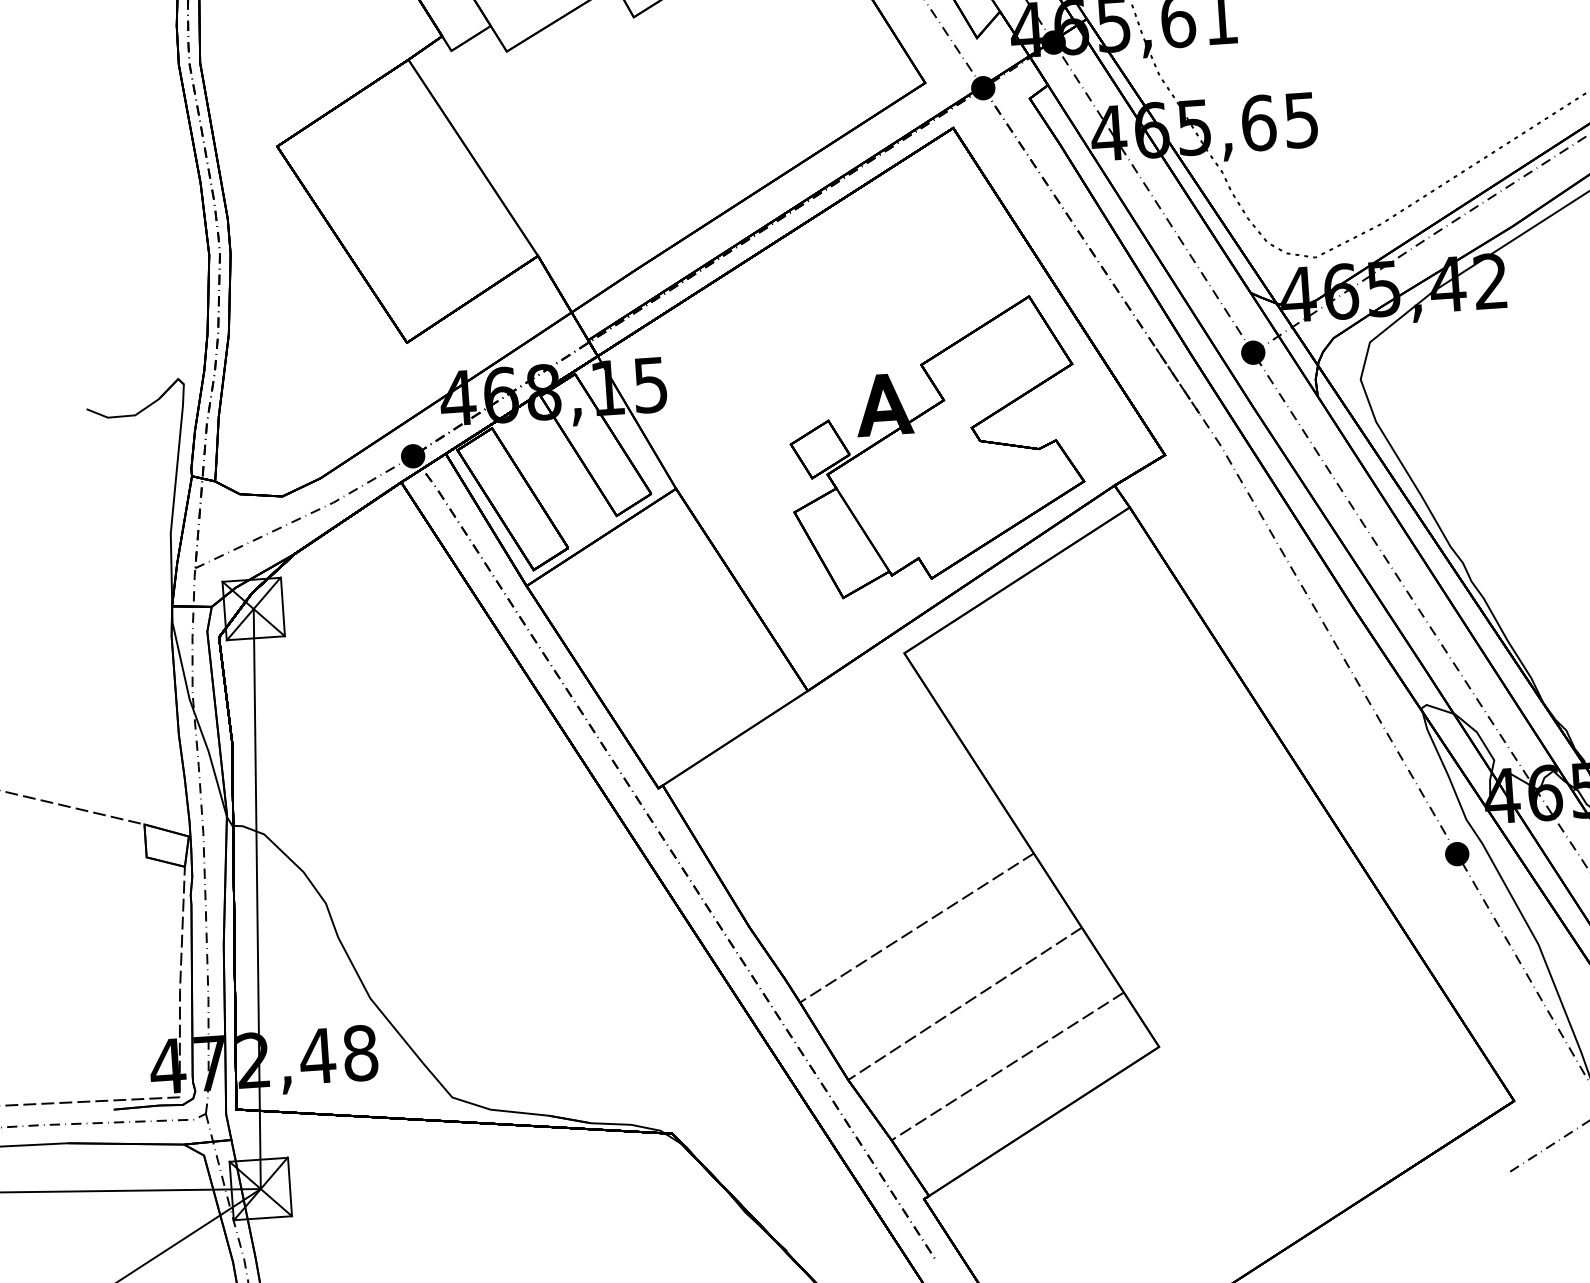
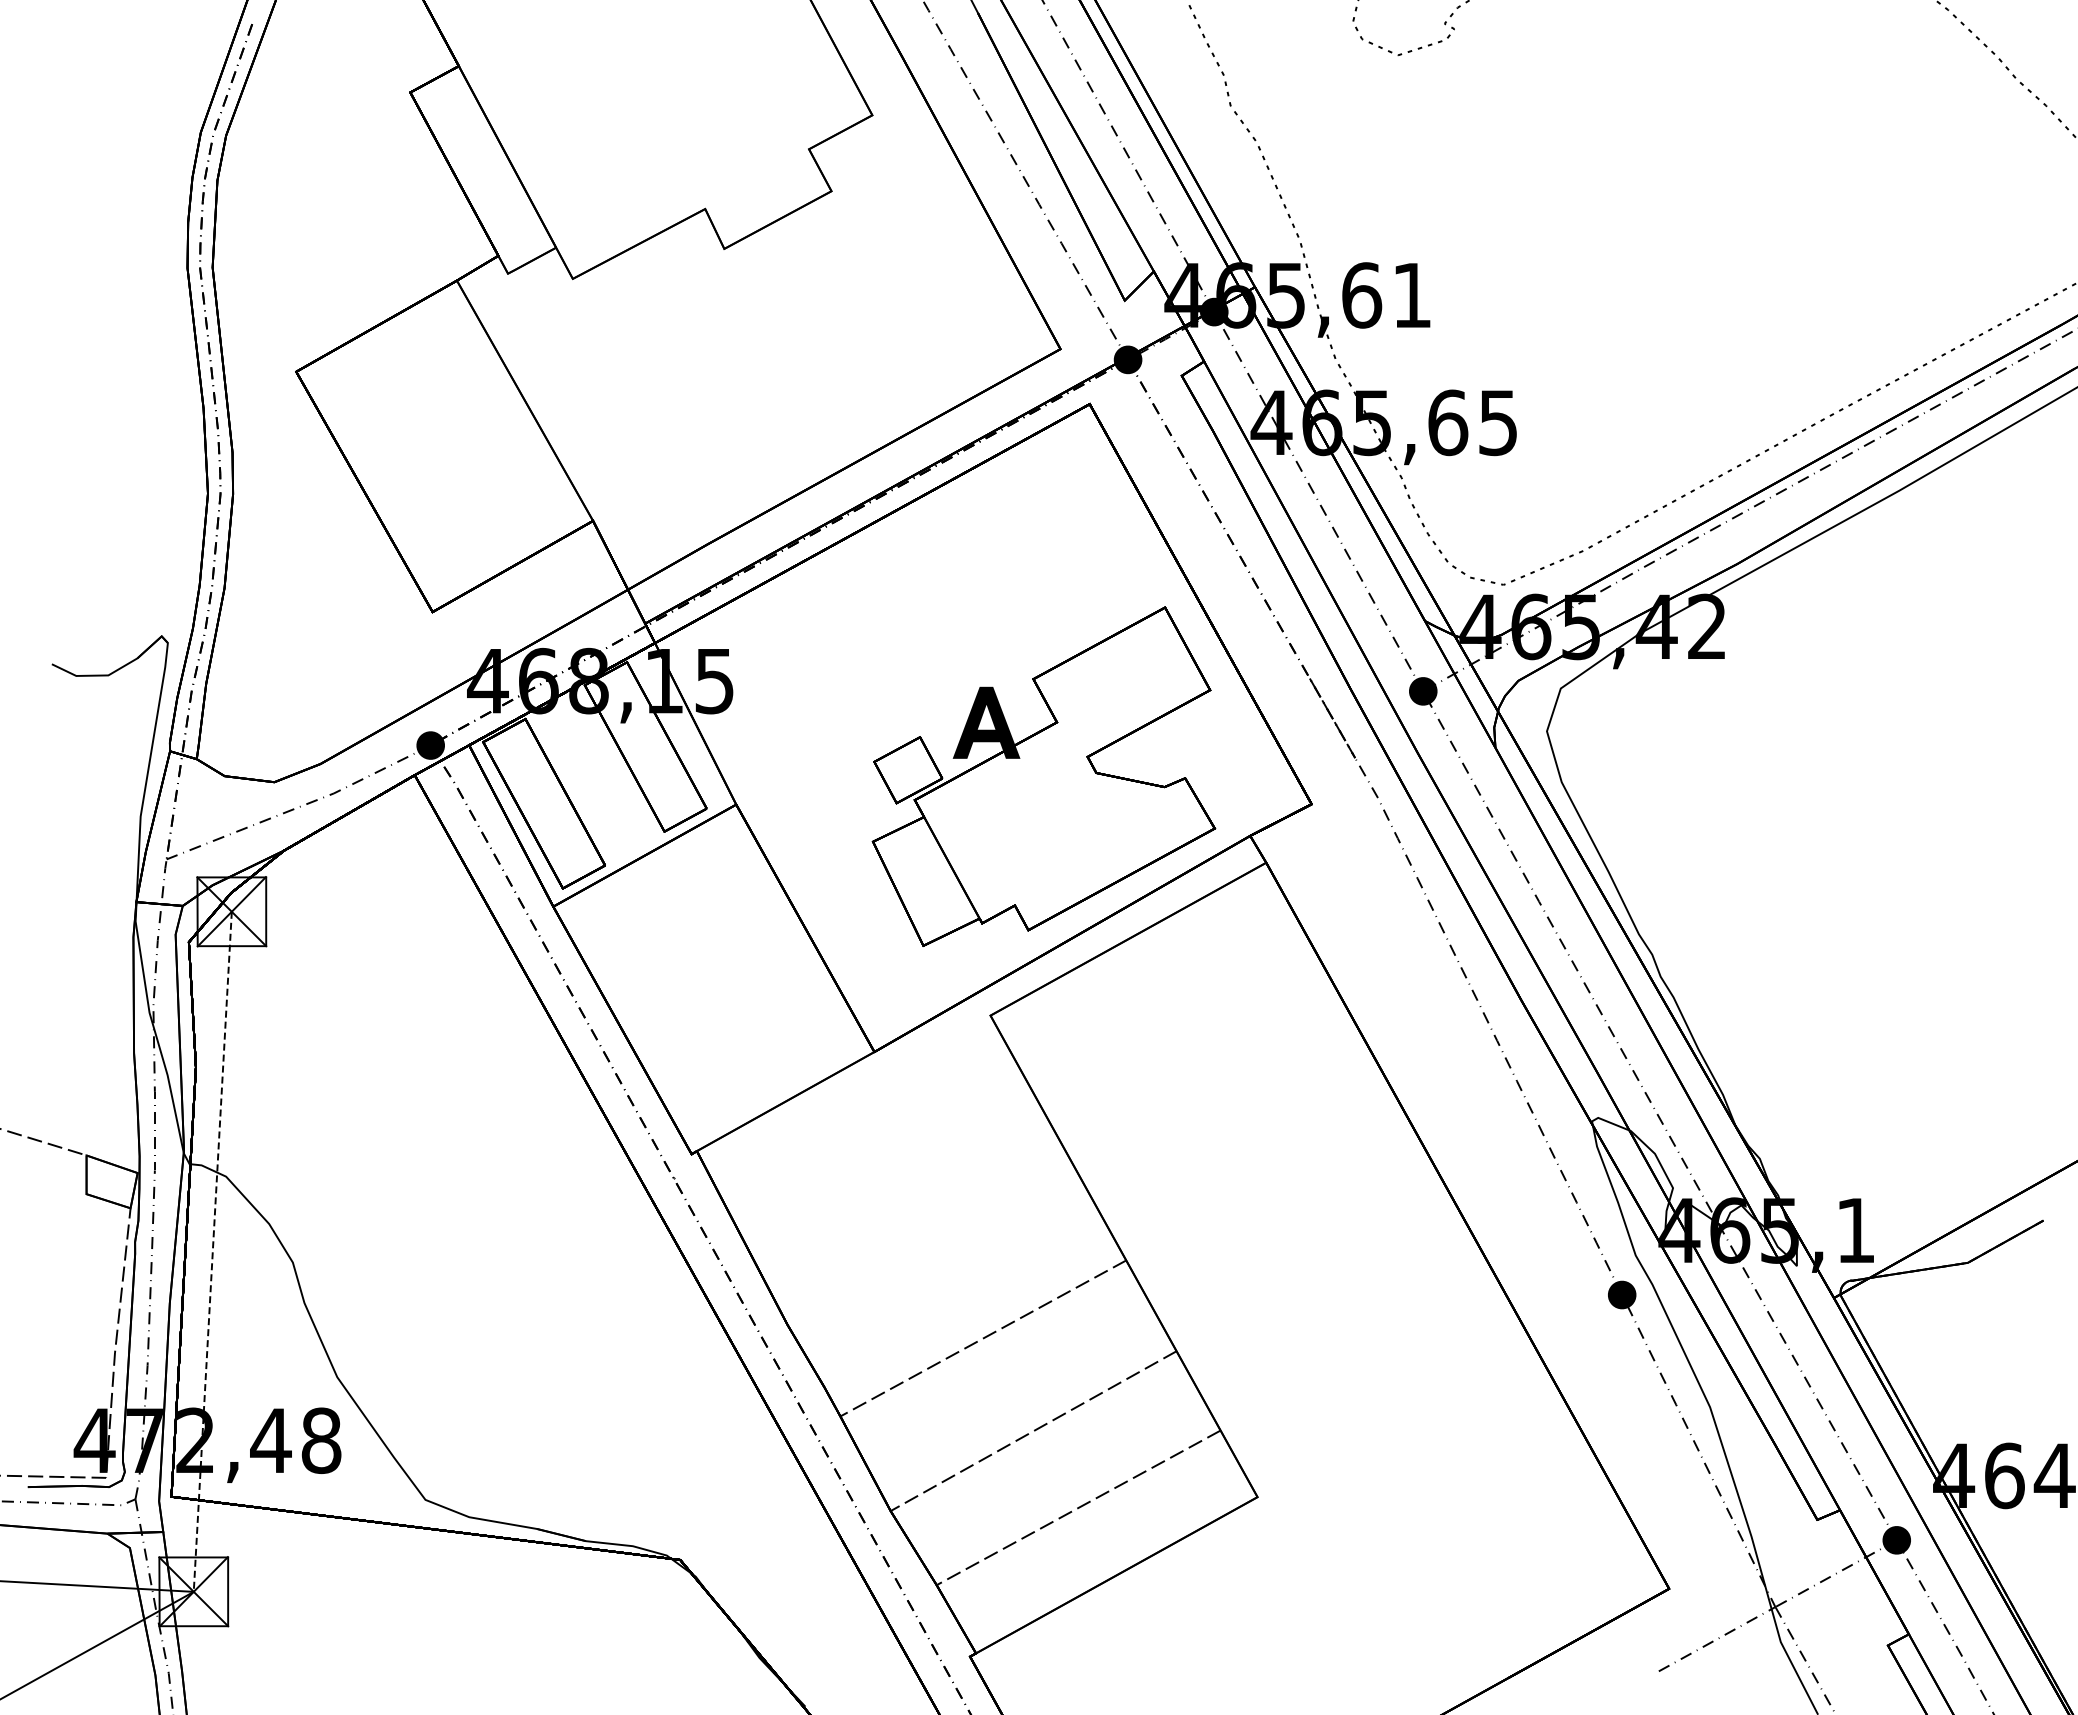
line: (257, 898) -> (212, 1251), solid -> dashed

